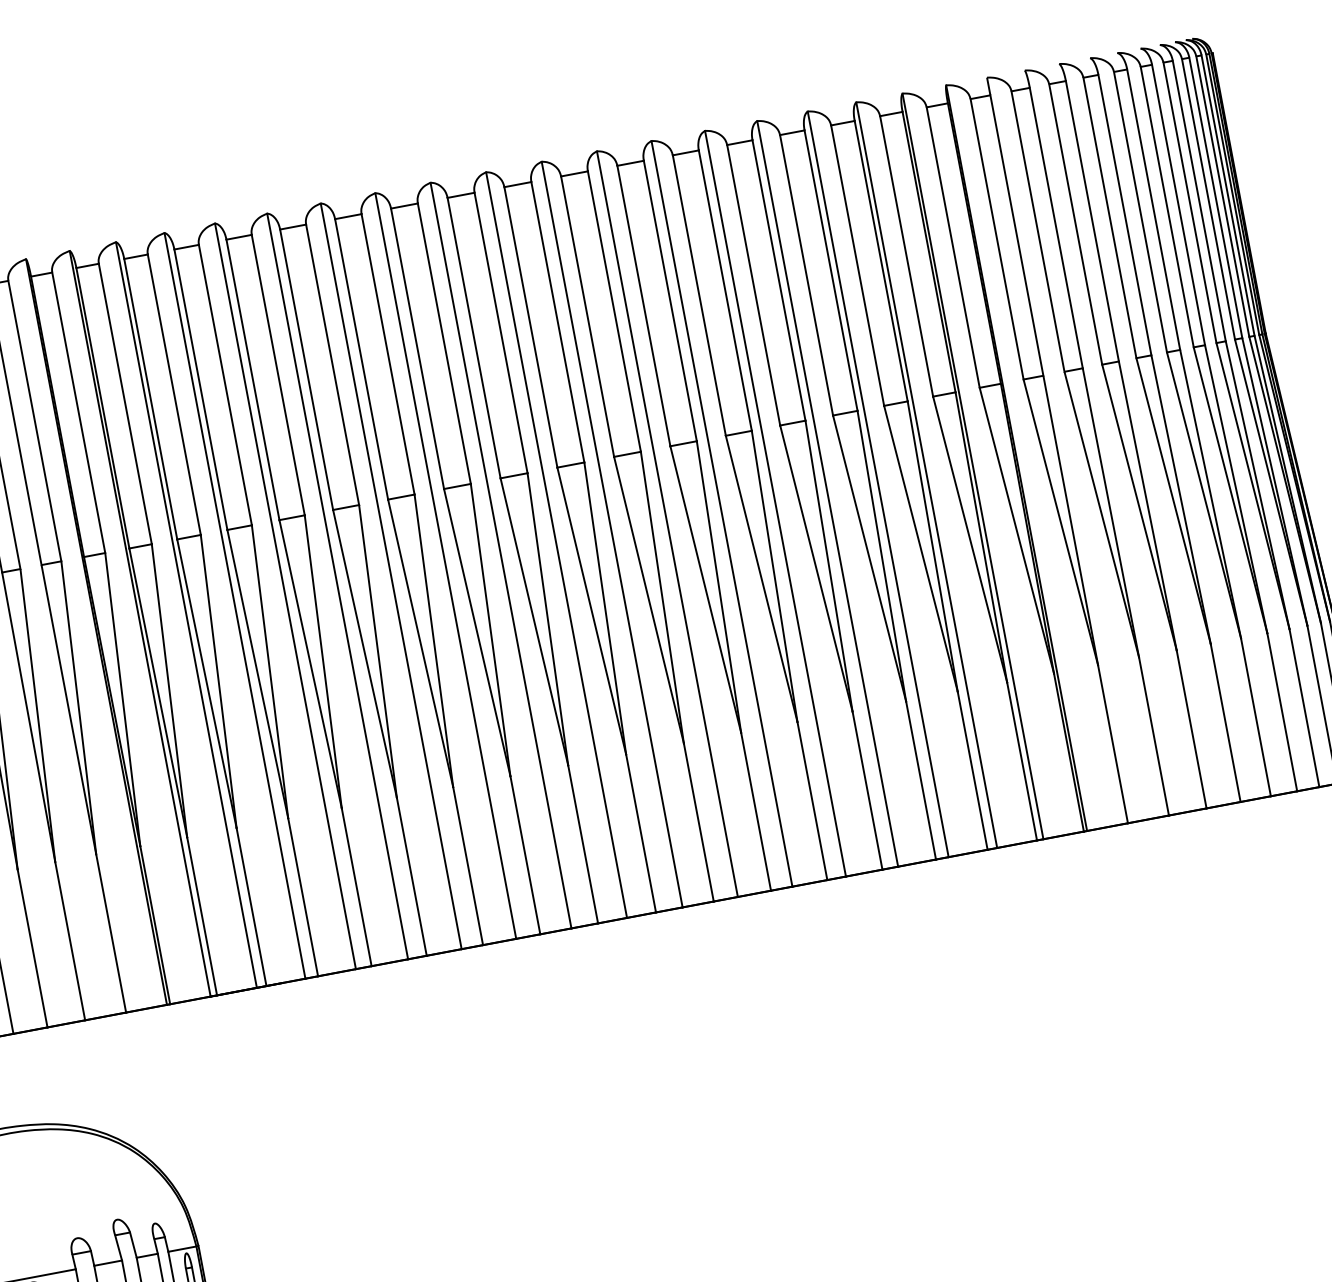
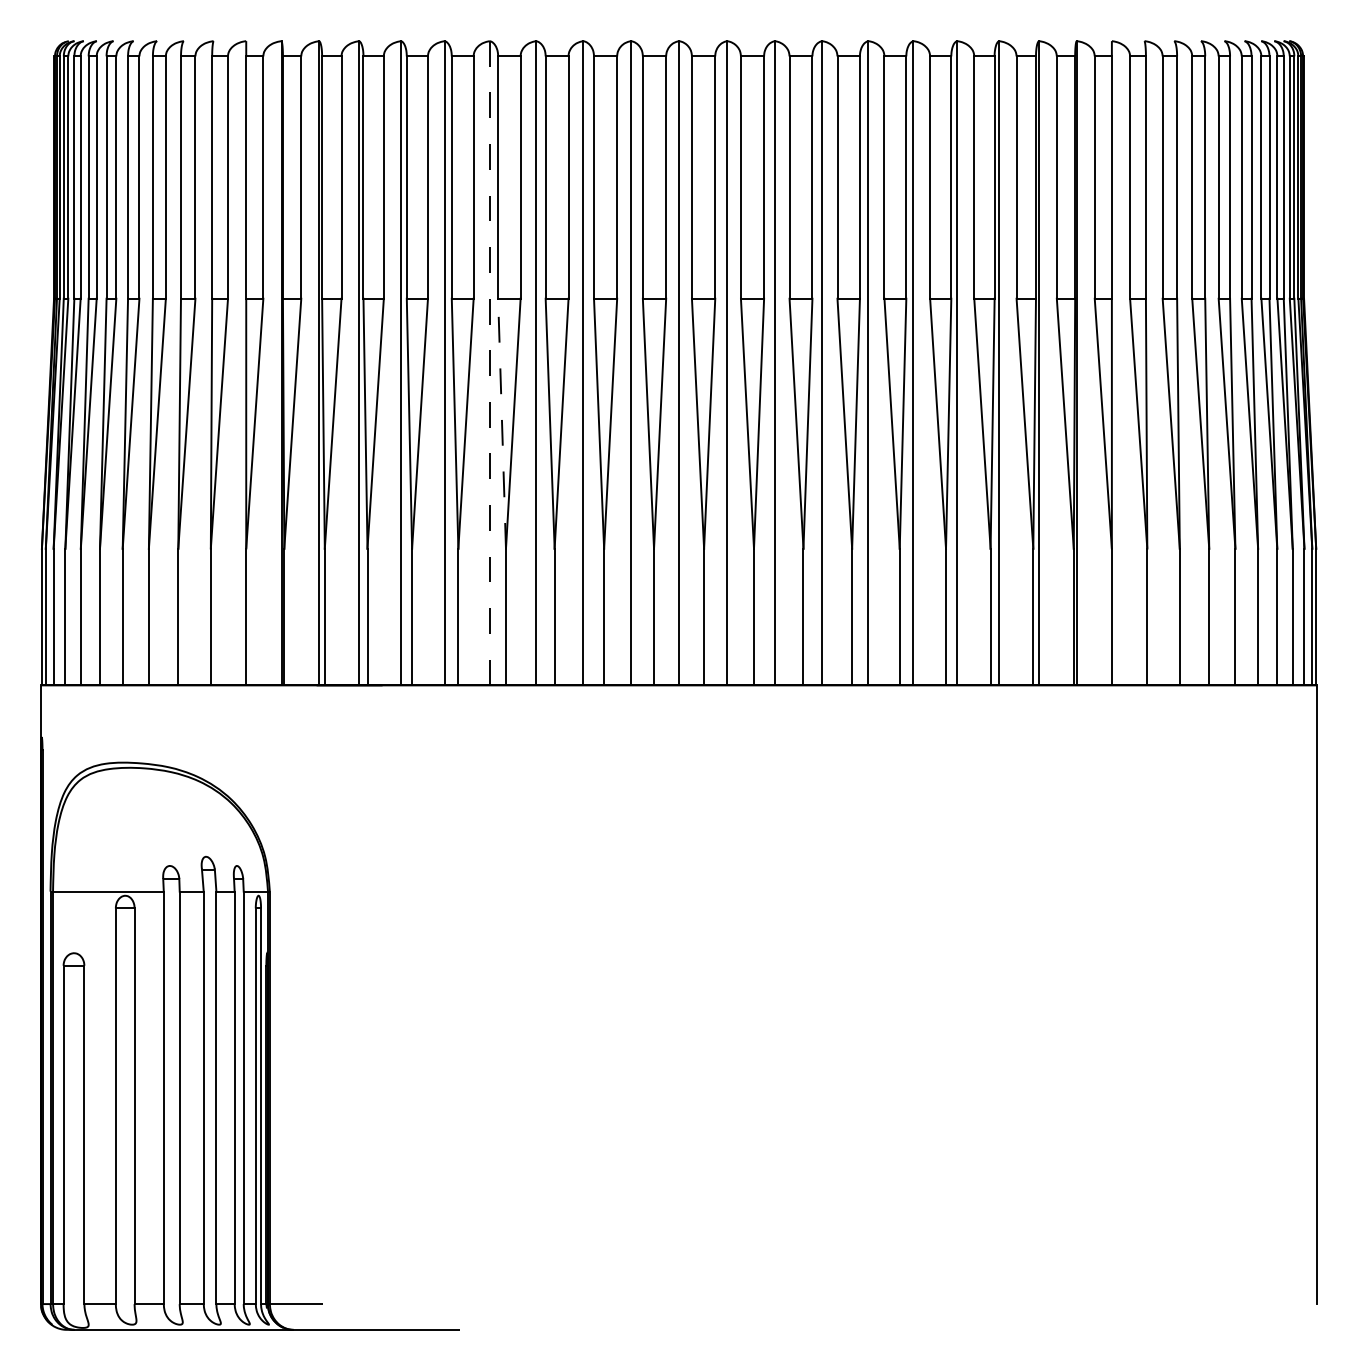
line: (337, 585) -> (489, 362), solid -> dashed
line: (365, 653) -> (502, 423), solid -> dashed

